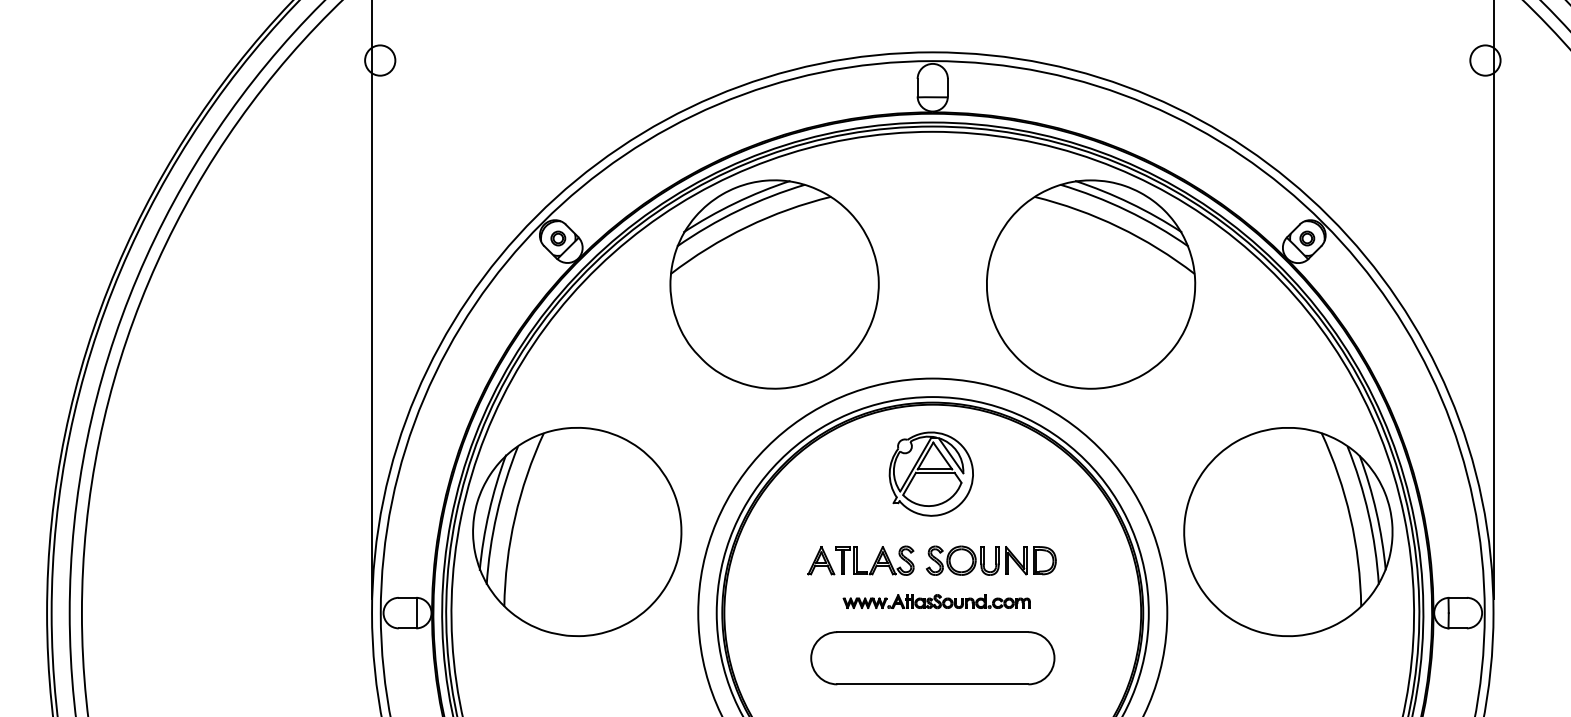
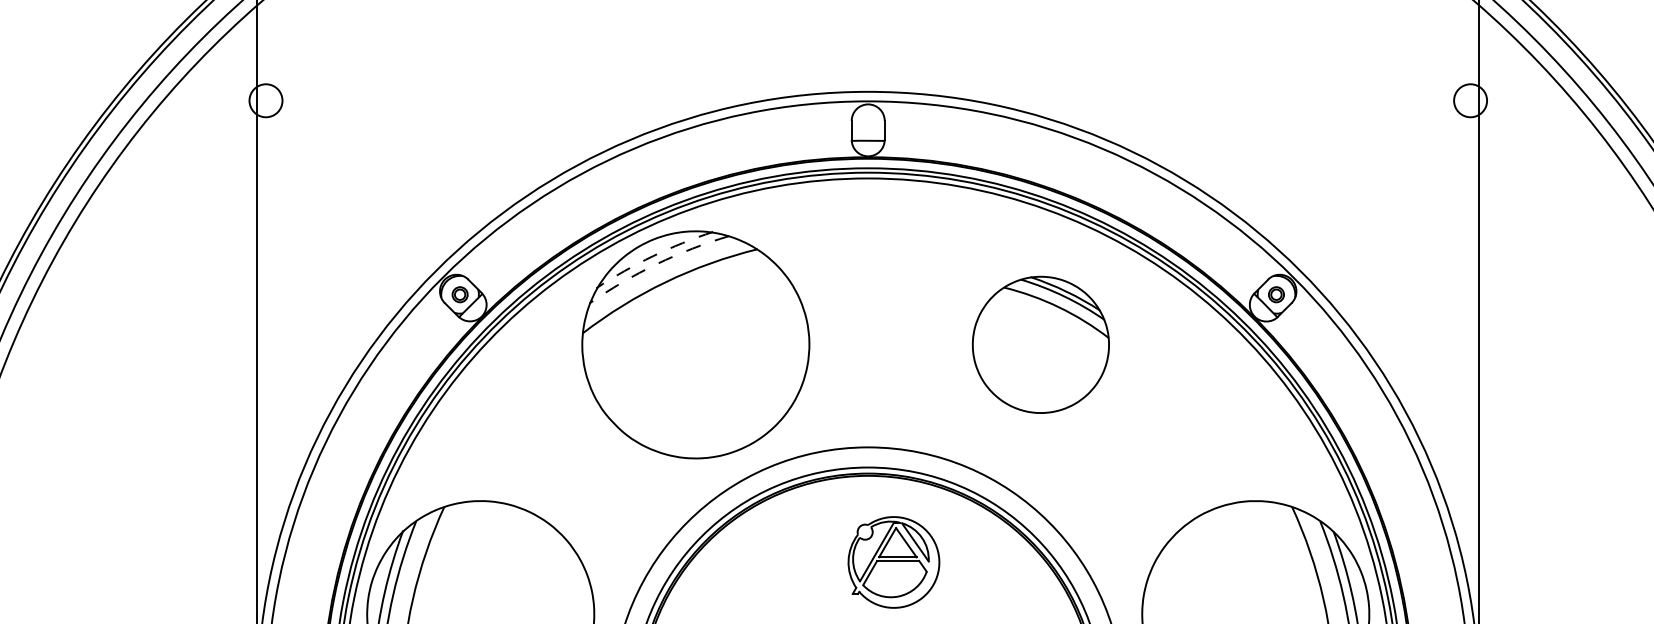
arc: (735, 203) -> (653, 256), solid -> dashed
arc: (738, 210) -> (656, 264), solid -> dashed
part: (1091, 284) -> (1041, 344), size x0.6
part: (930, 473) -> (892, 561), moved

